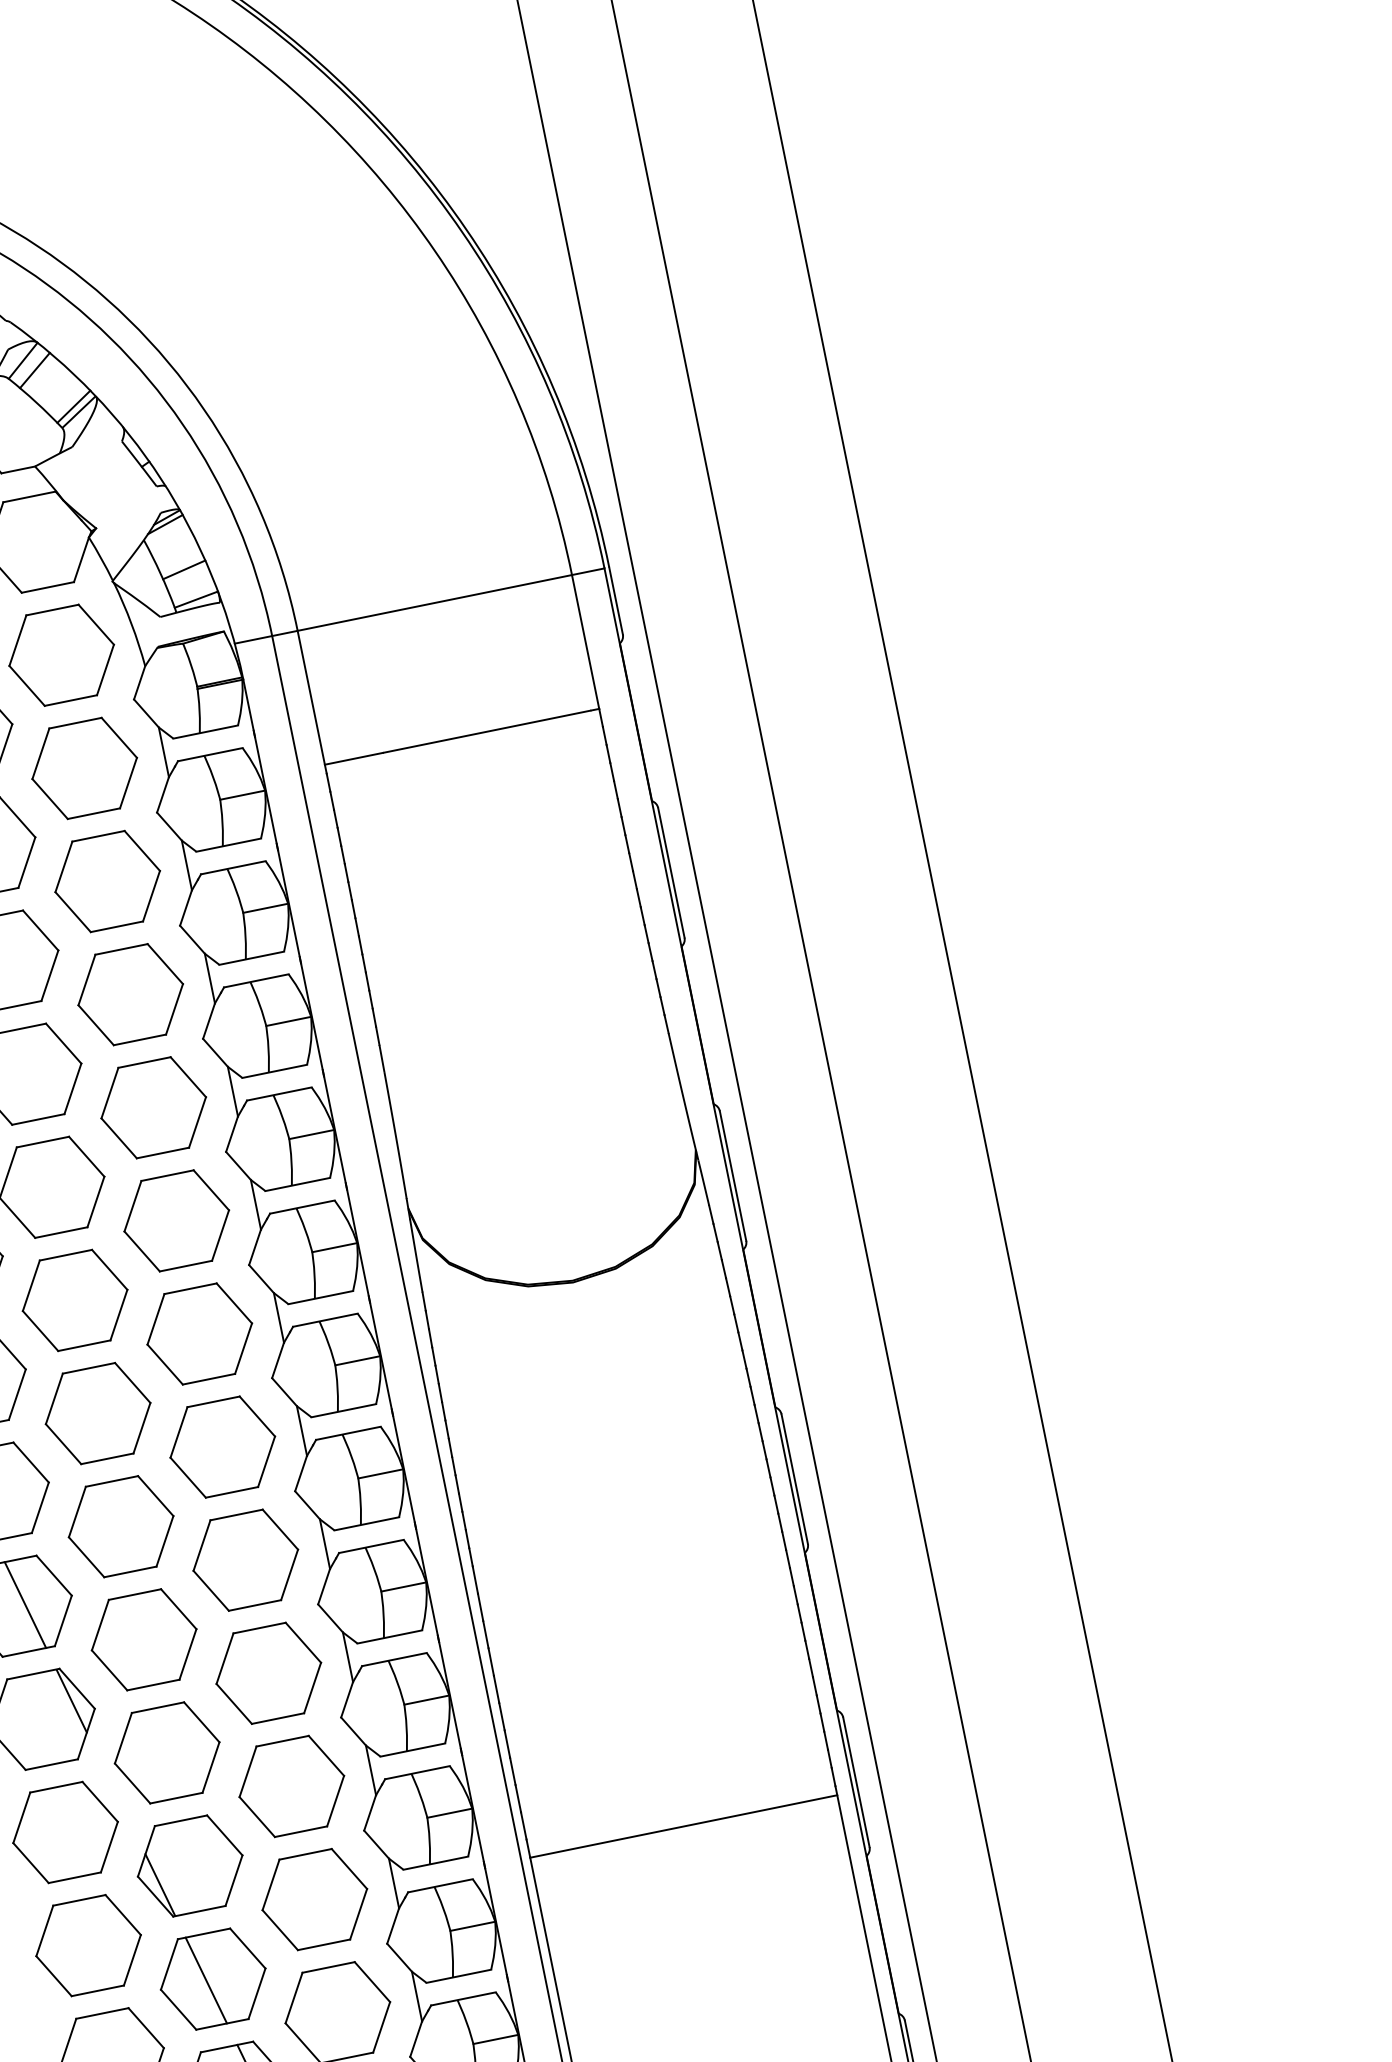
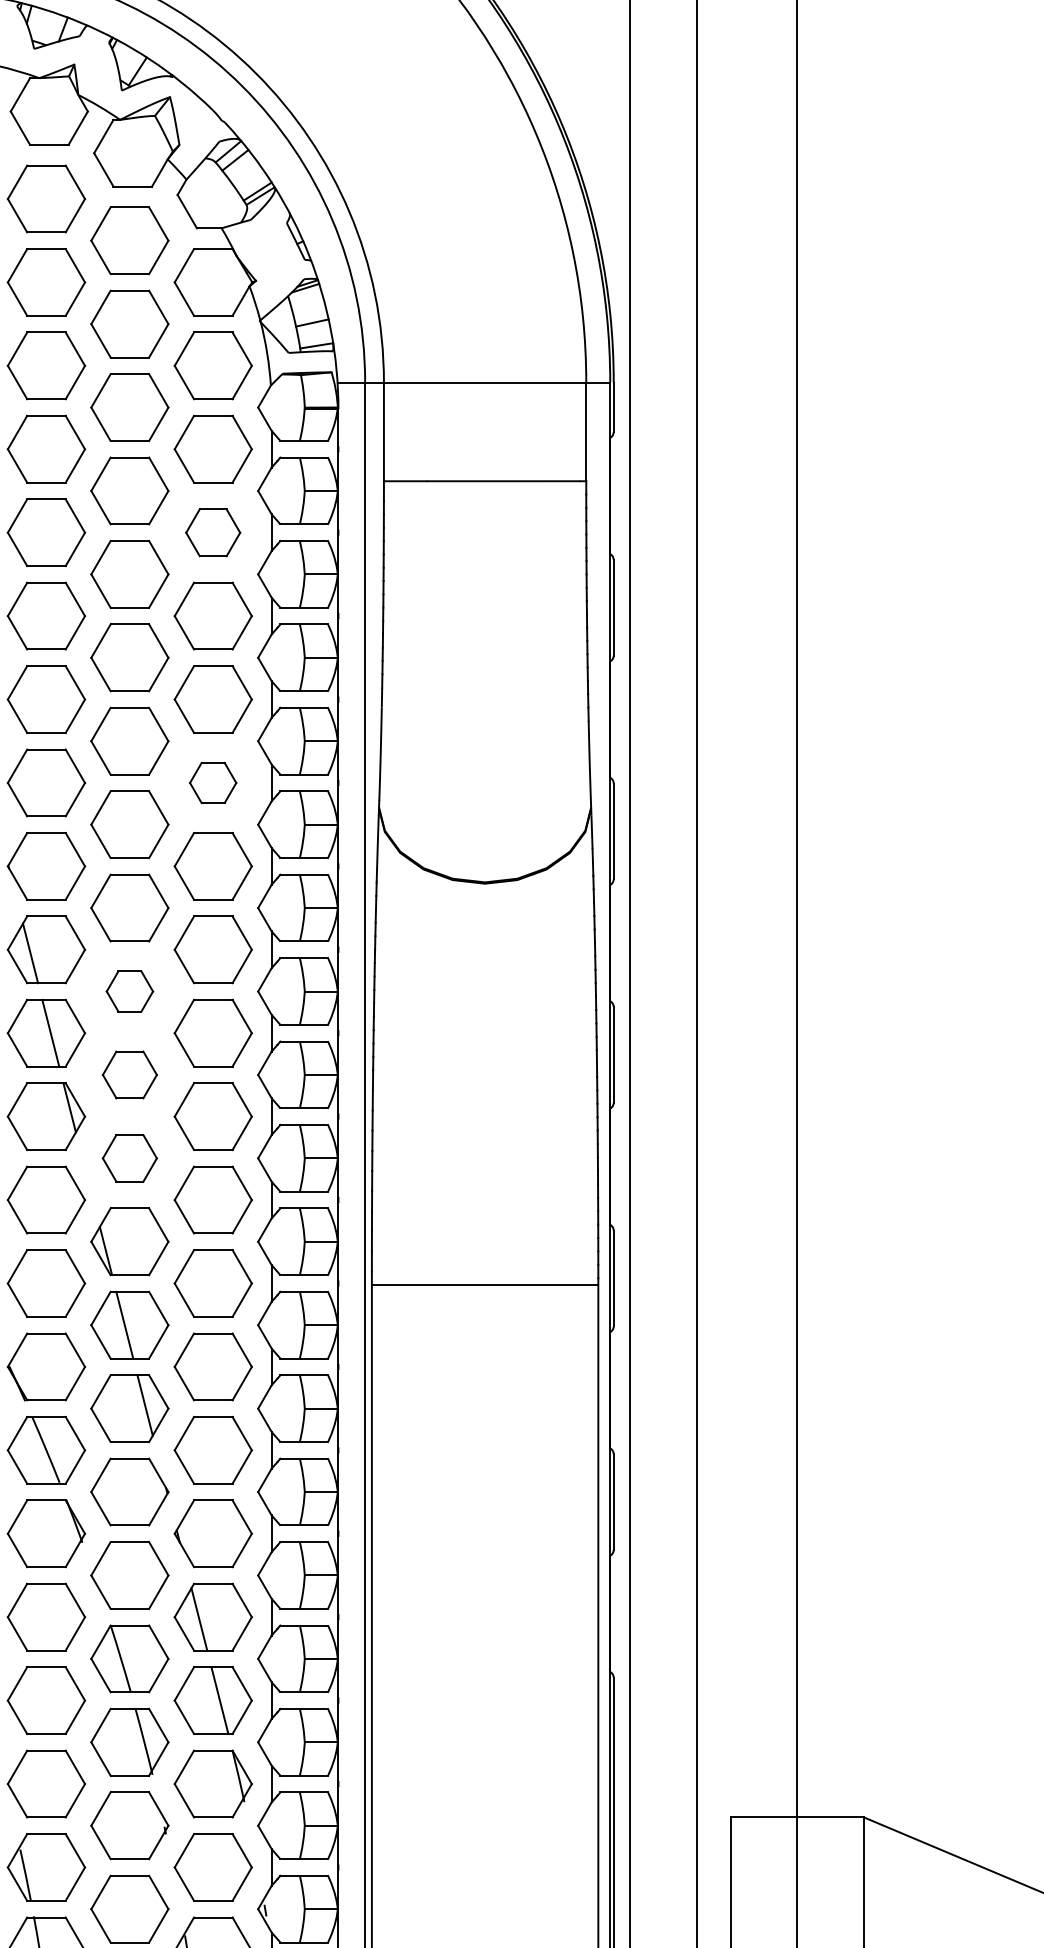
part: (106, 881) -> (212, 532), size x0.7
part: (175, 1220) -> (212, 782), size x0.6
part: (120, 1526) -> (129, 991), size x0.6
part: (143, 1639) -> (129, 1074), size x0.7
part: (166, 1753) -> (129, 1158), size x0.7

